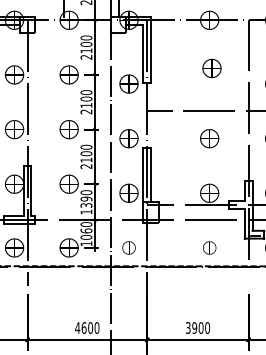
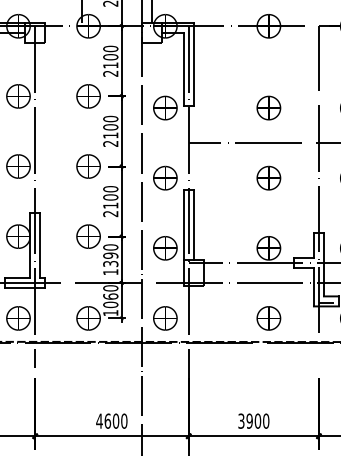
part: (211, 68) -> (268, 107), moved
part: (129, 248) -> (165, 318), size x1.43
part: (209, 248) -> (268, 318), size x1.43

